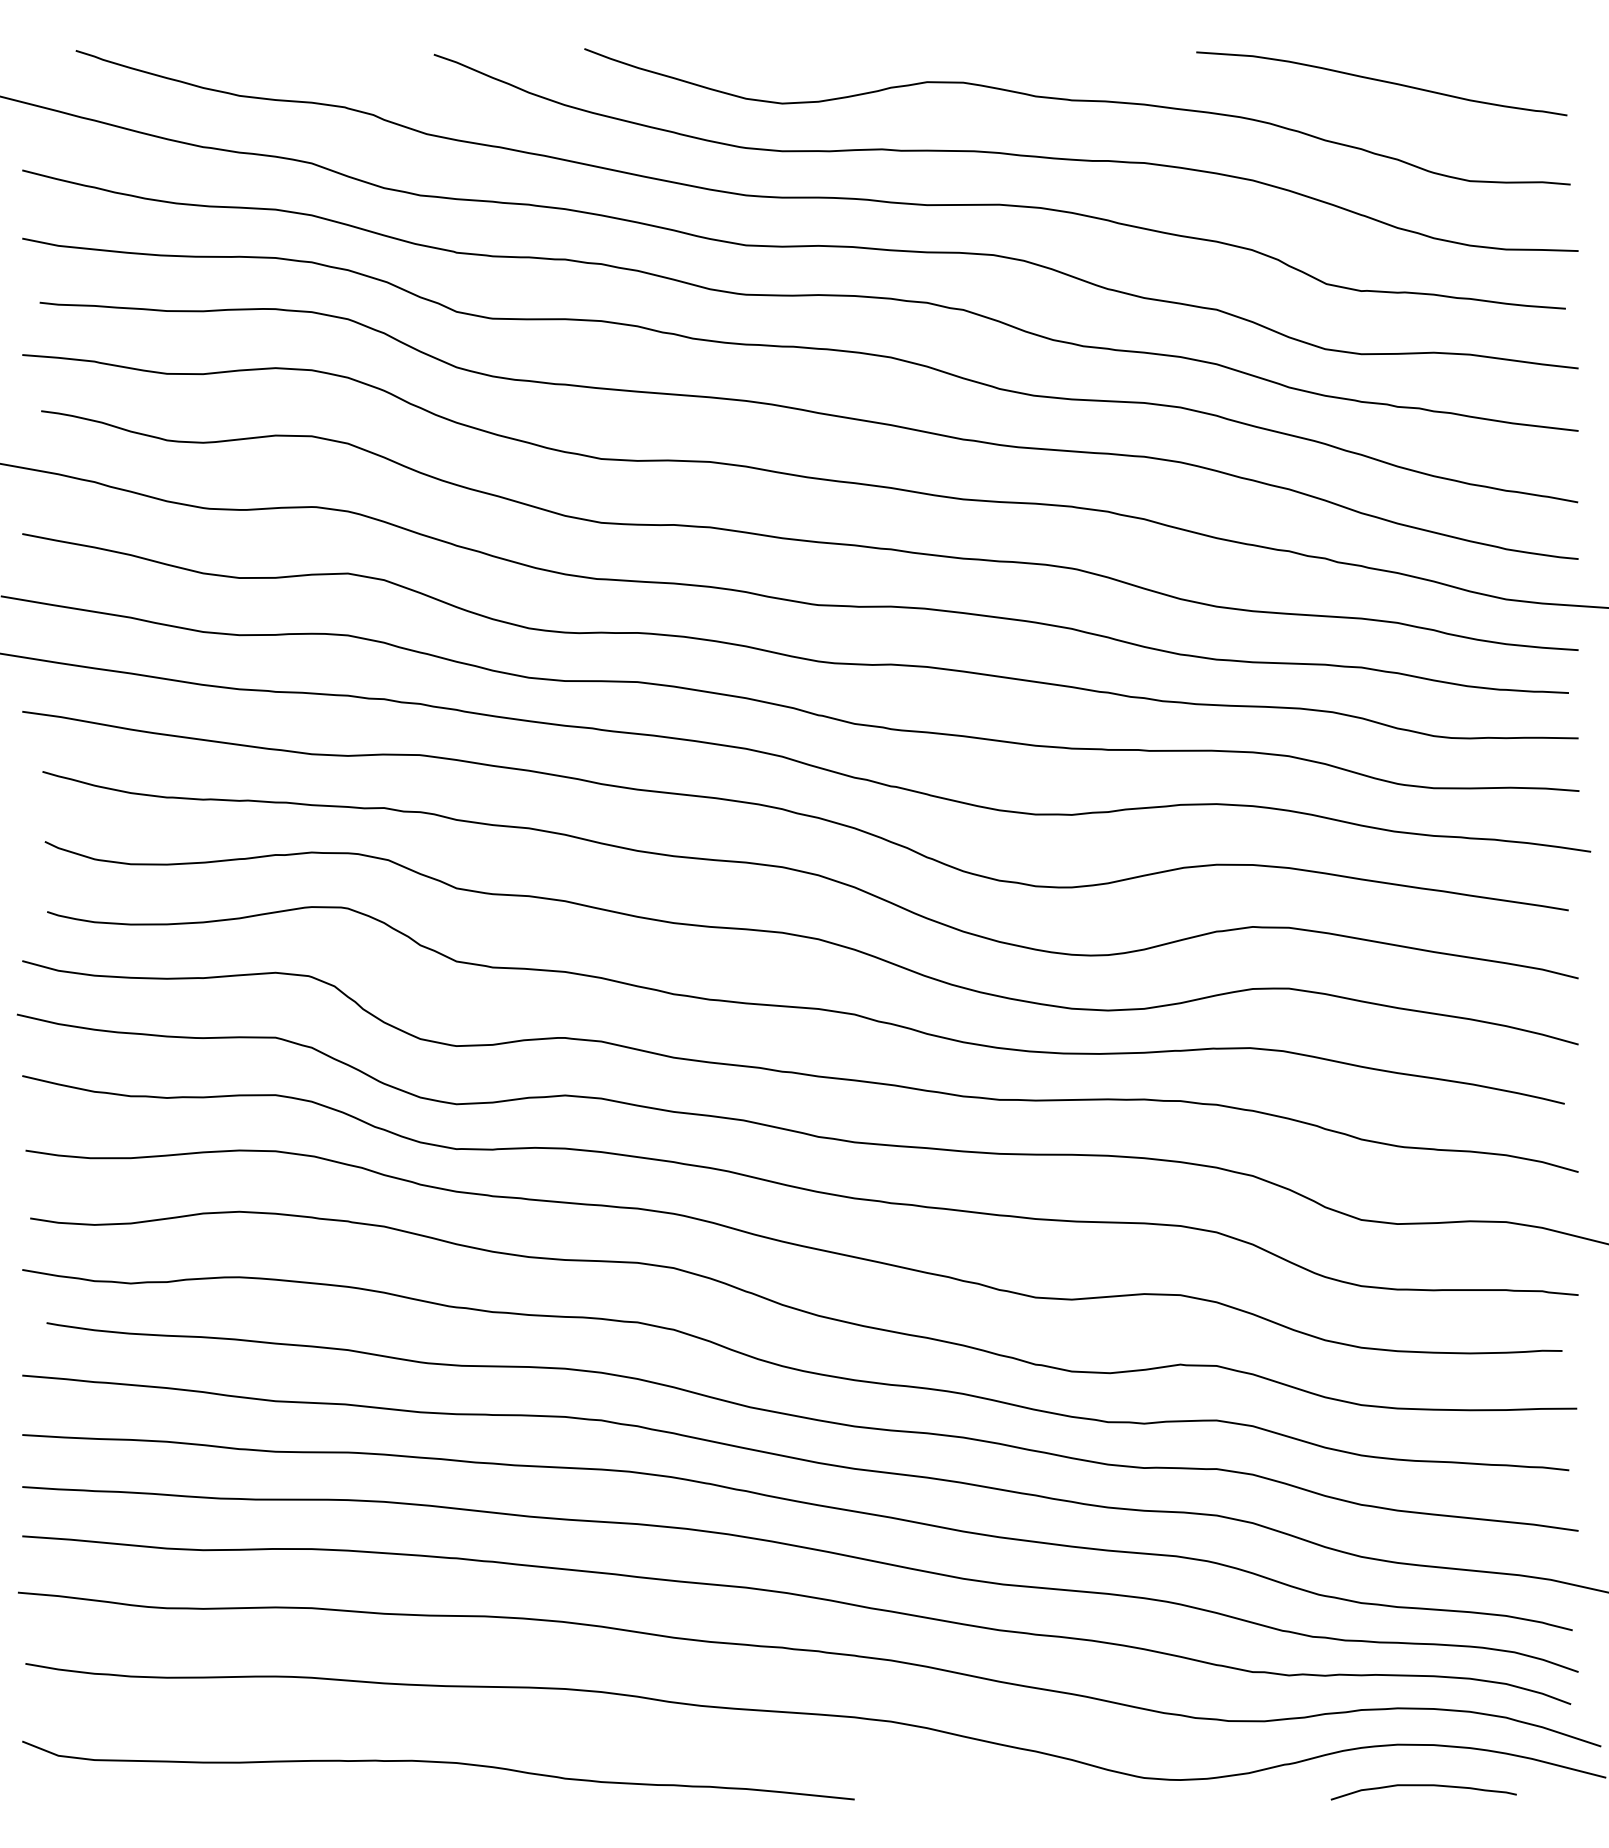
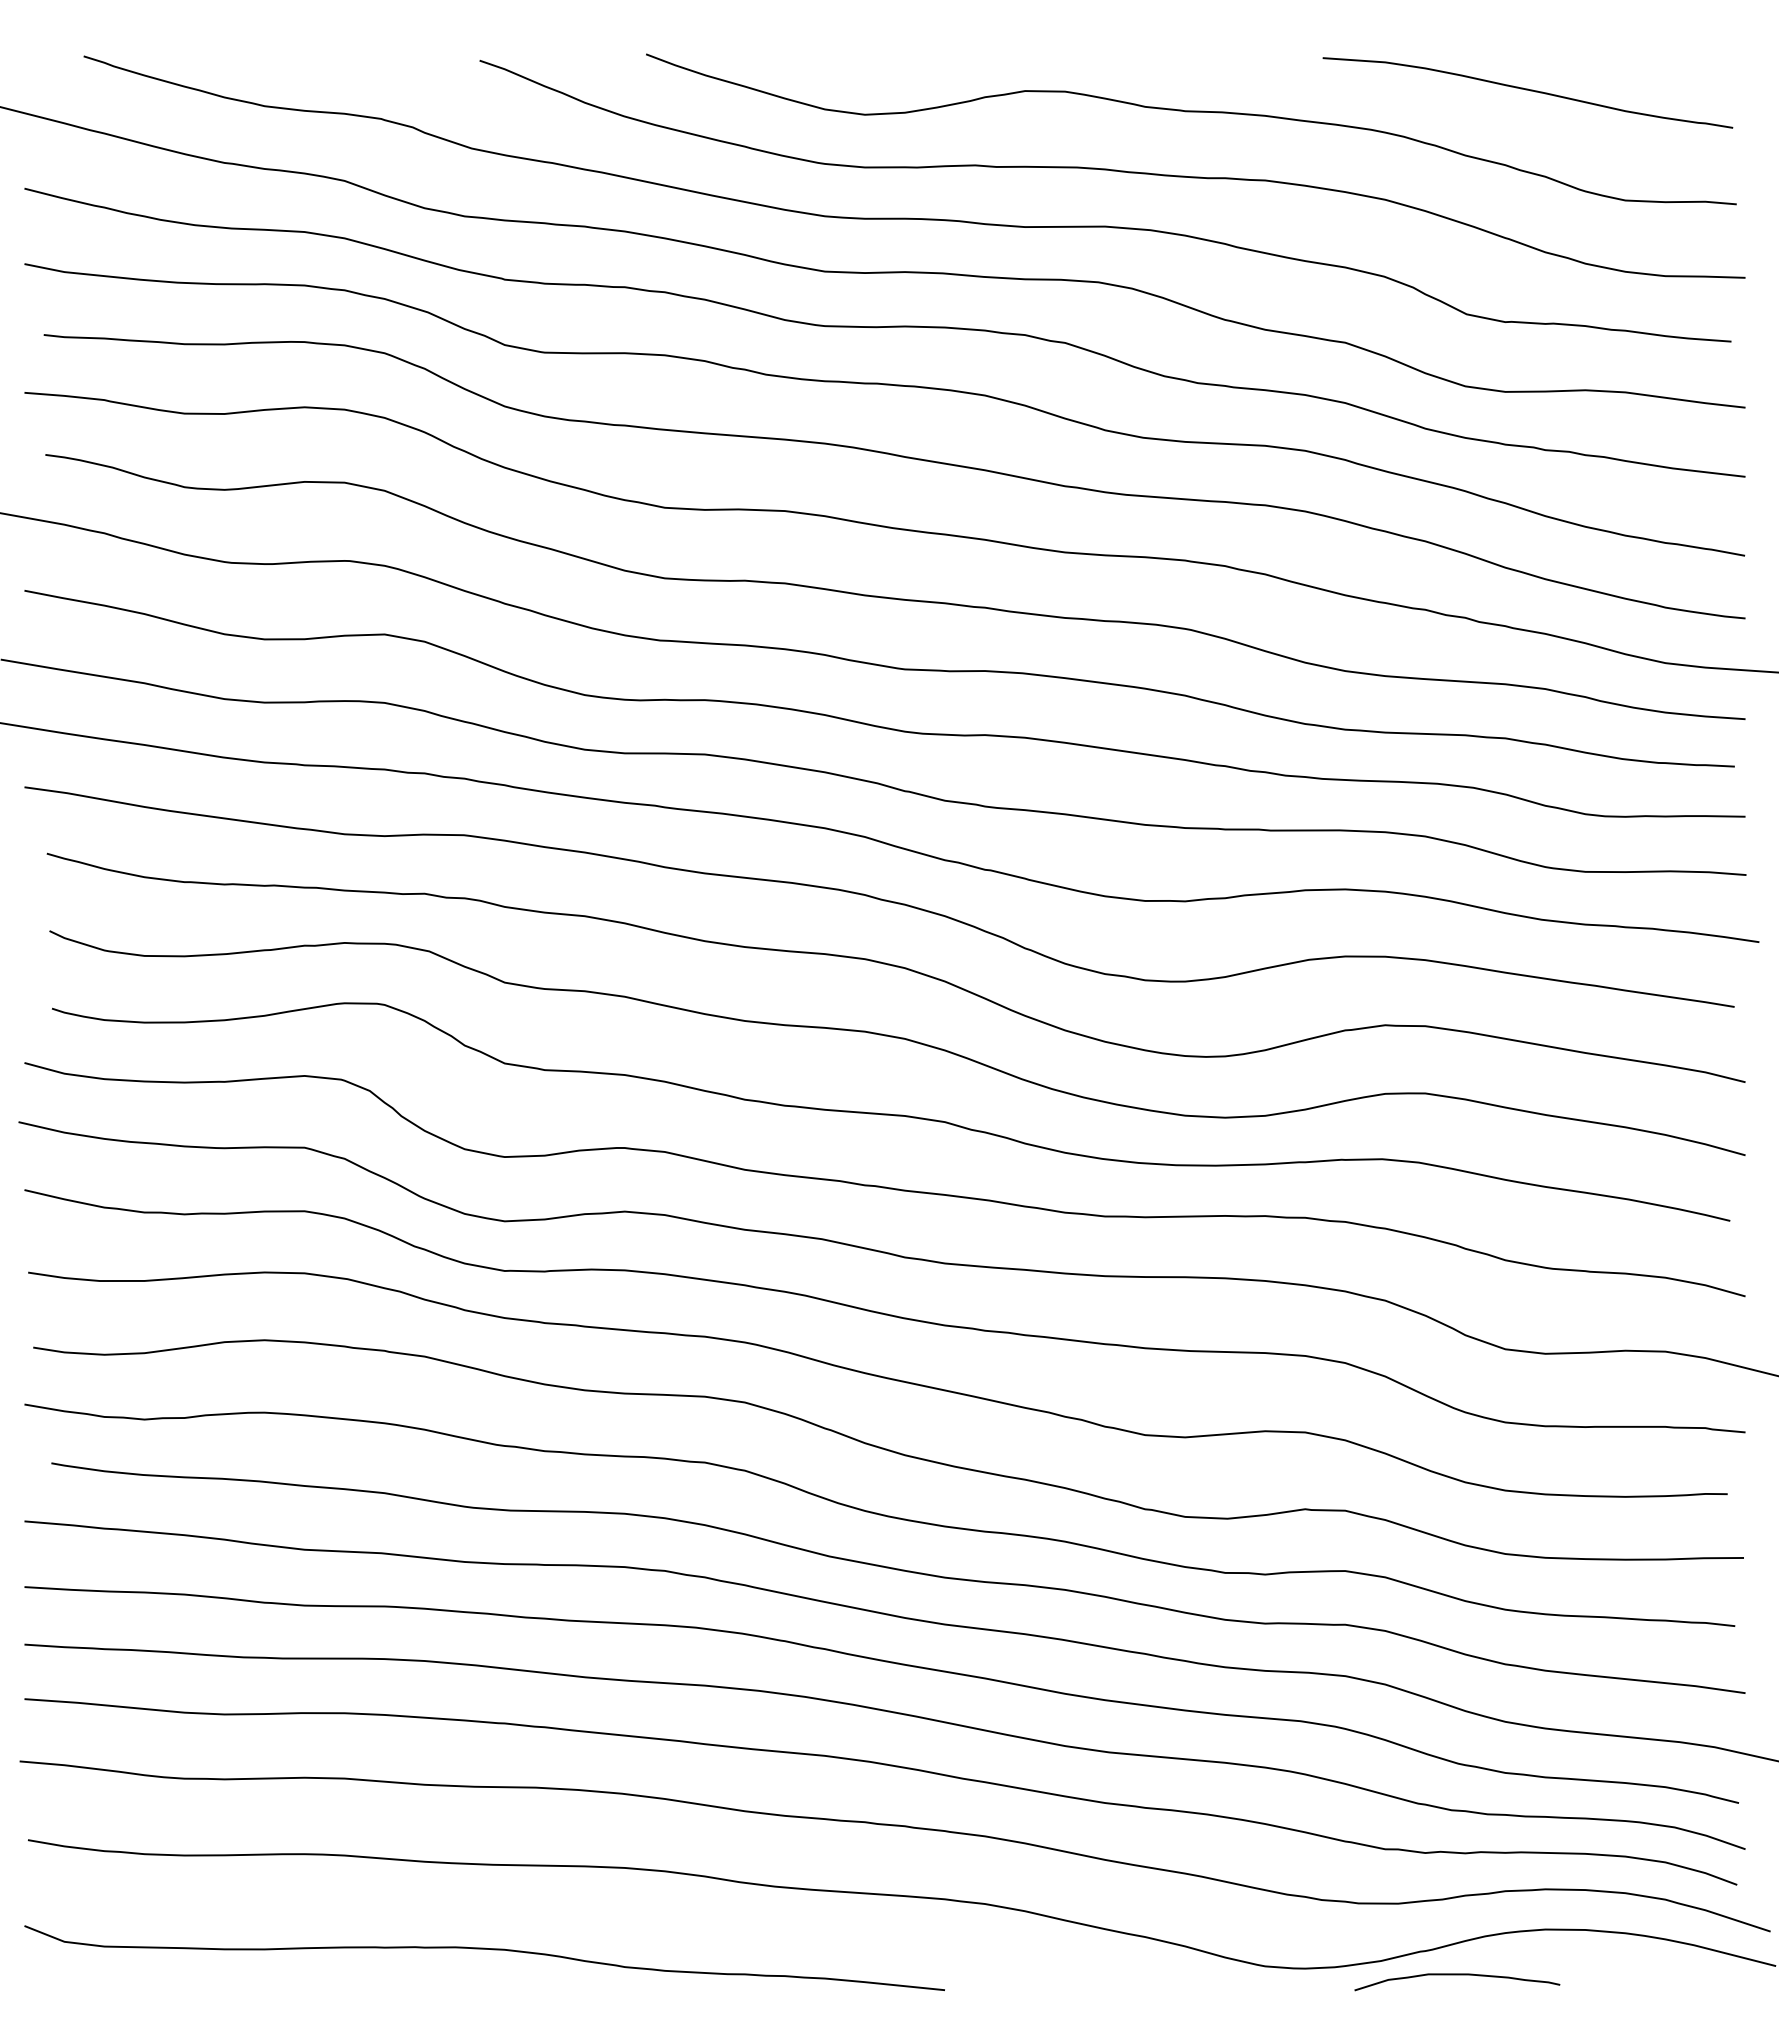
curve: (1423, 1786) -> (1457, 1975), moved

